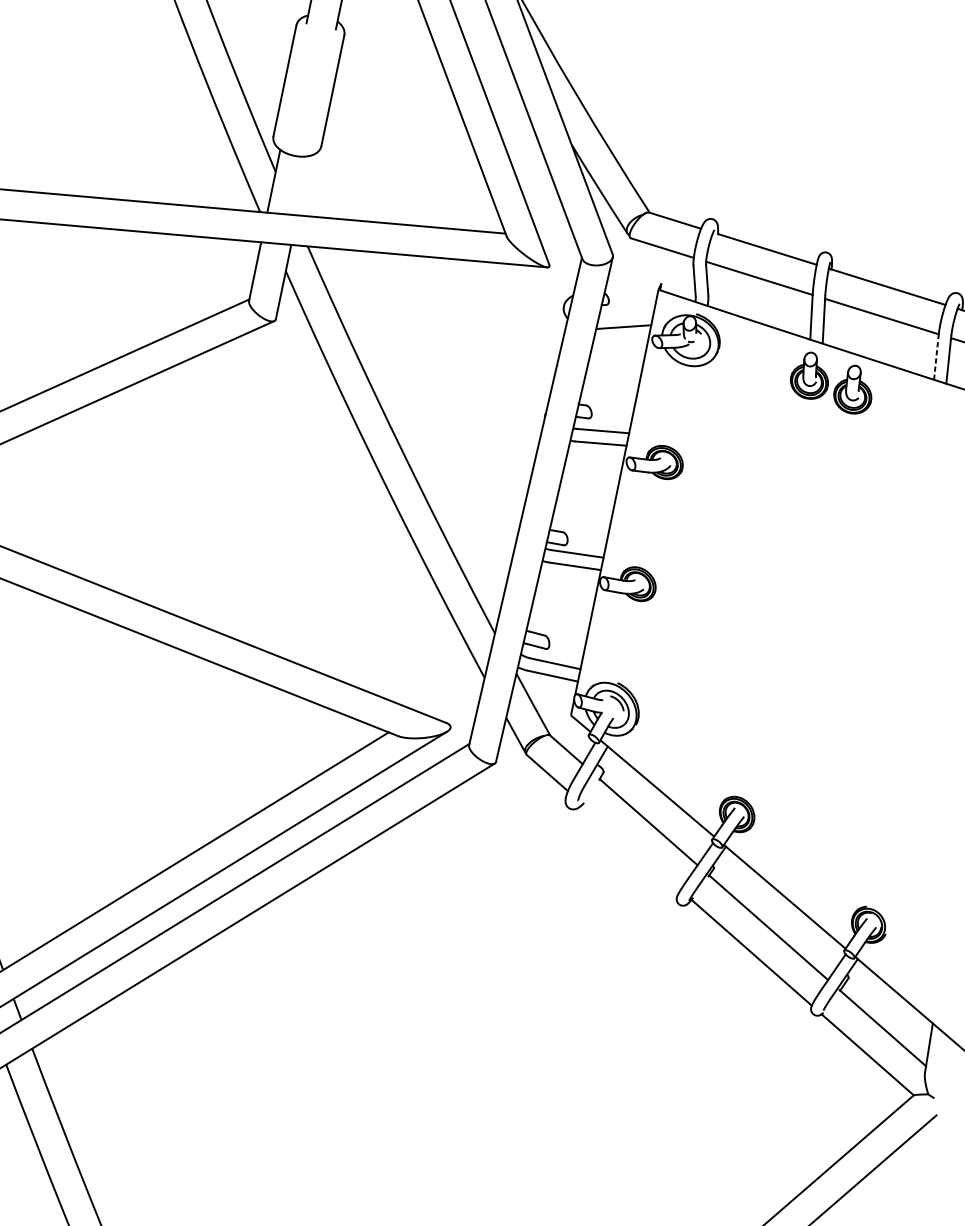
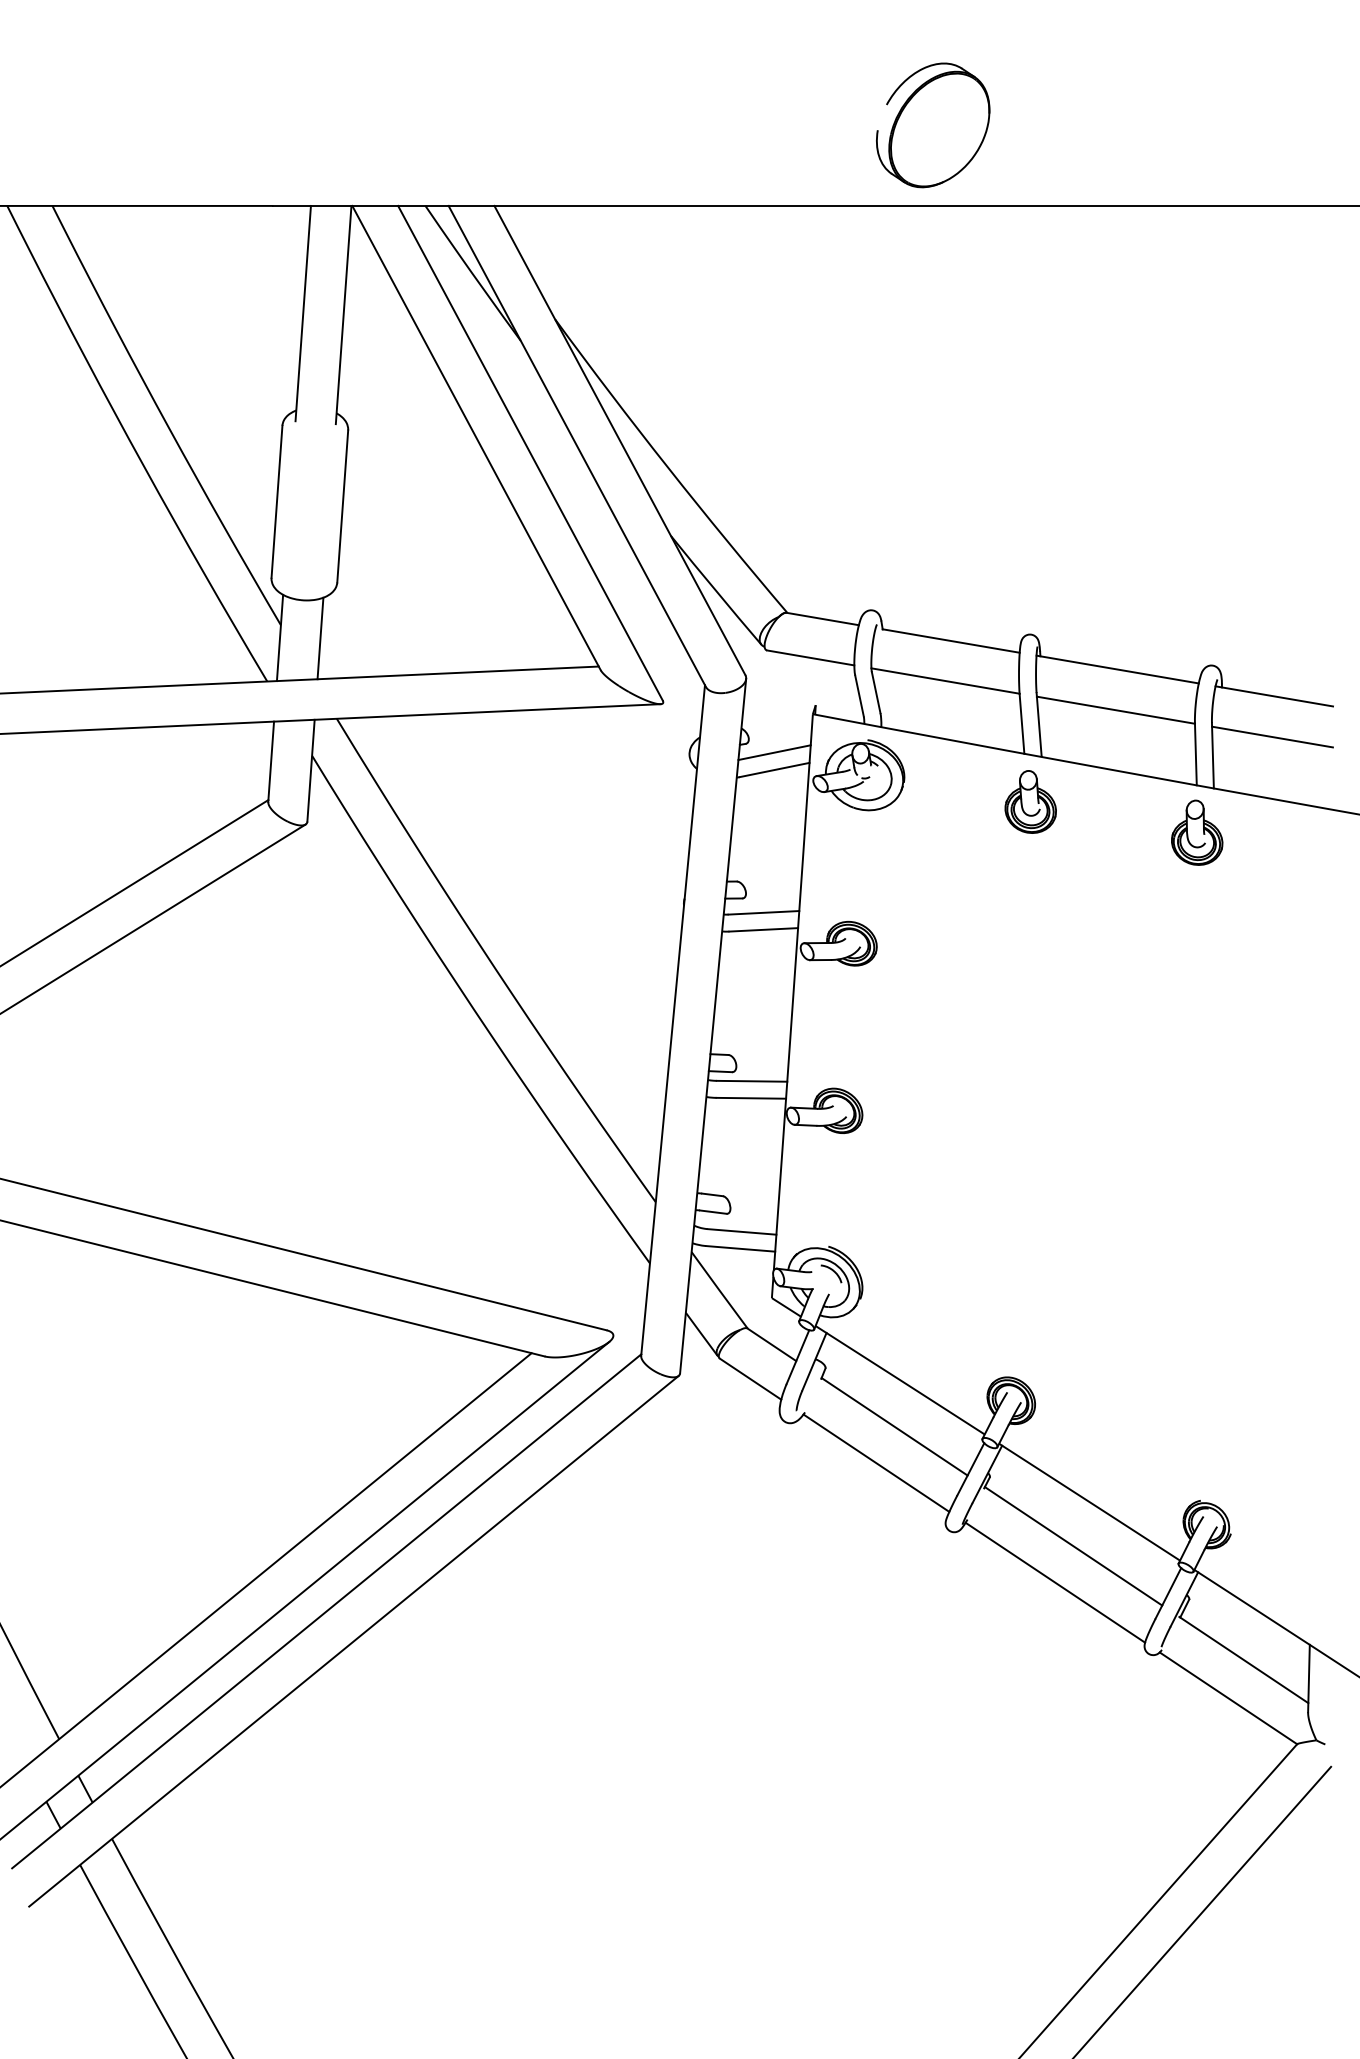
line: (303, 185) -> (320, 638), added
line: (626, 314) -> (774, 752), added
line: (936, 356) -> (1195, 754), dashed -> solid
part: (853, 389) -> (1197, 832), moved
line: (631, 846) -> (876, 1462), added

